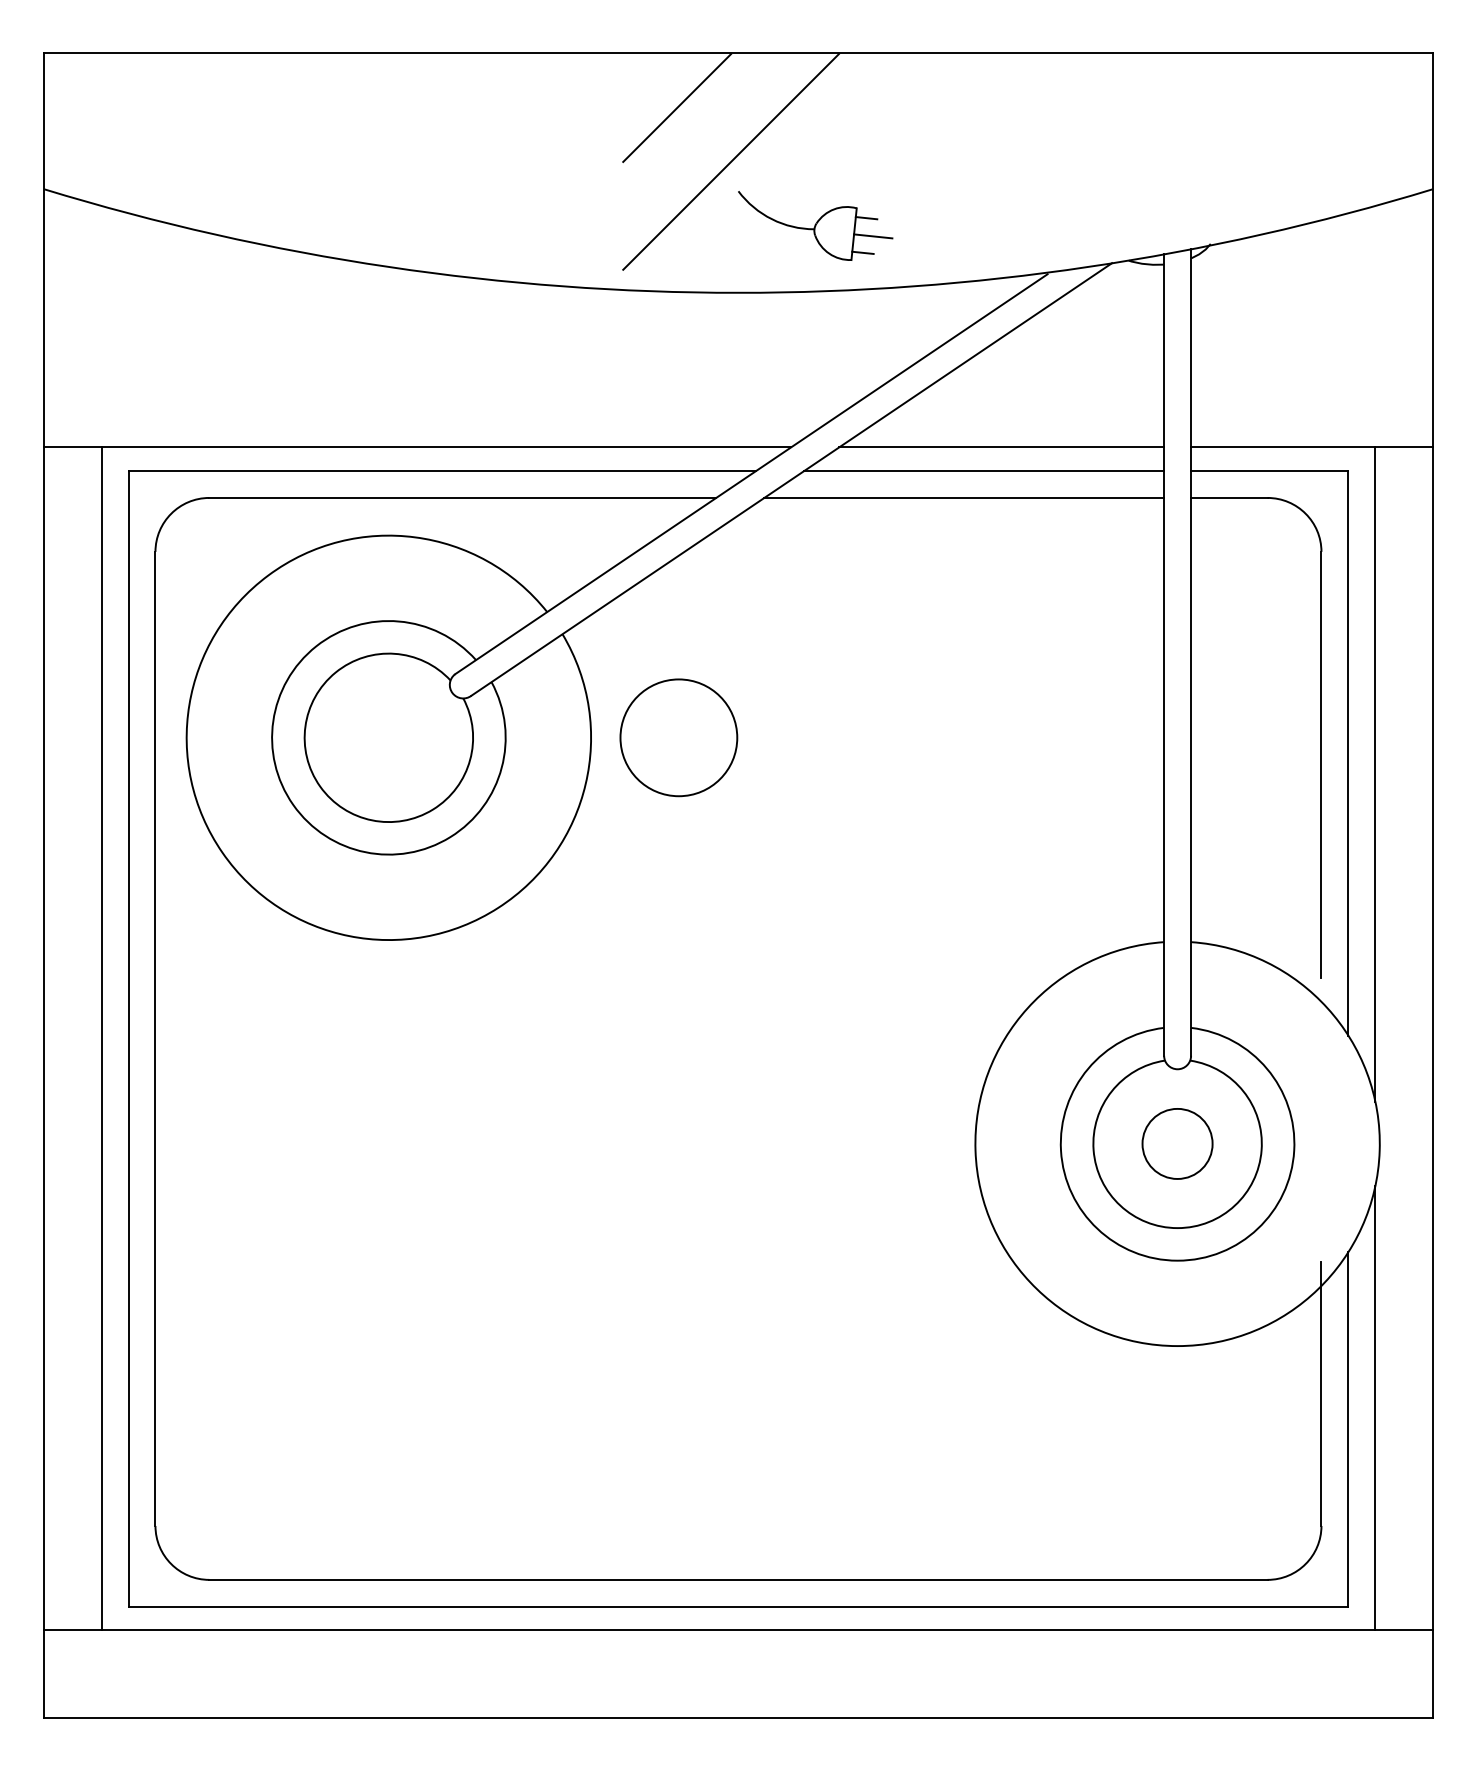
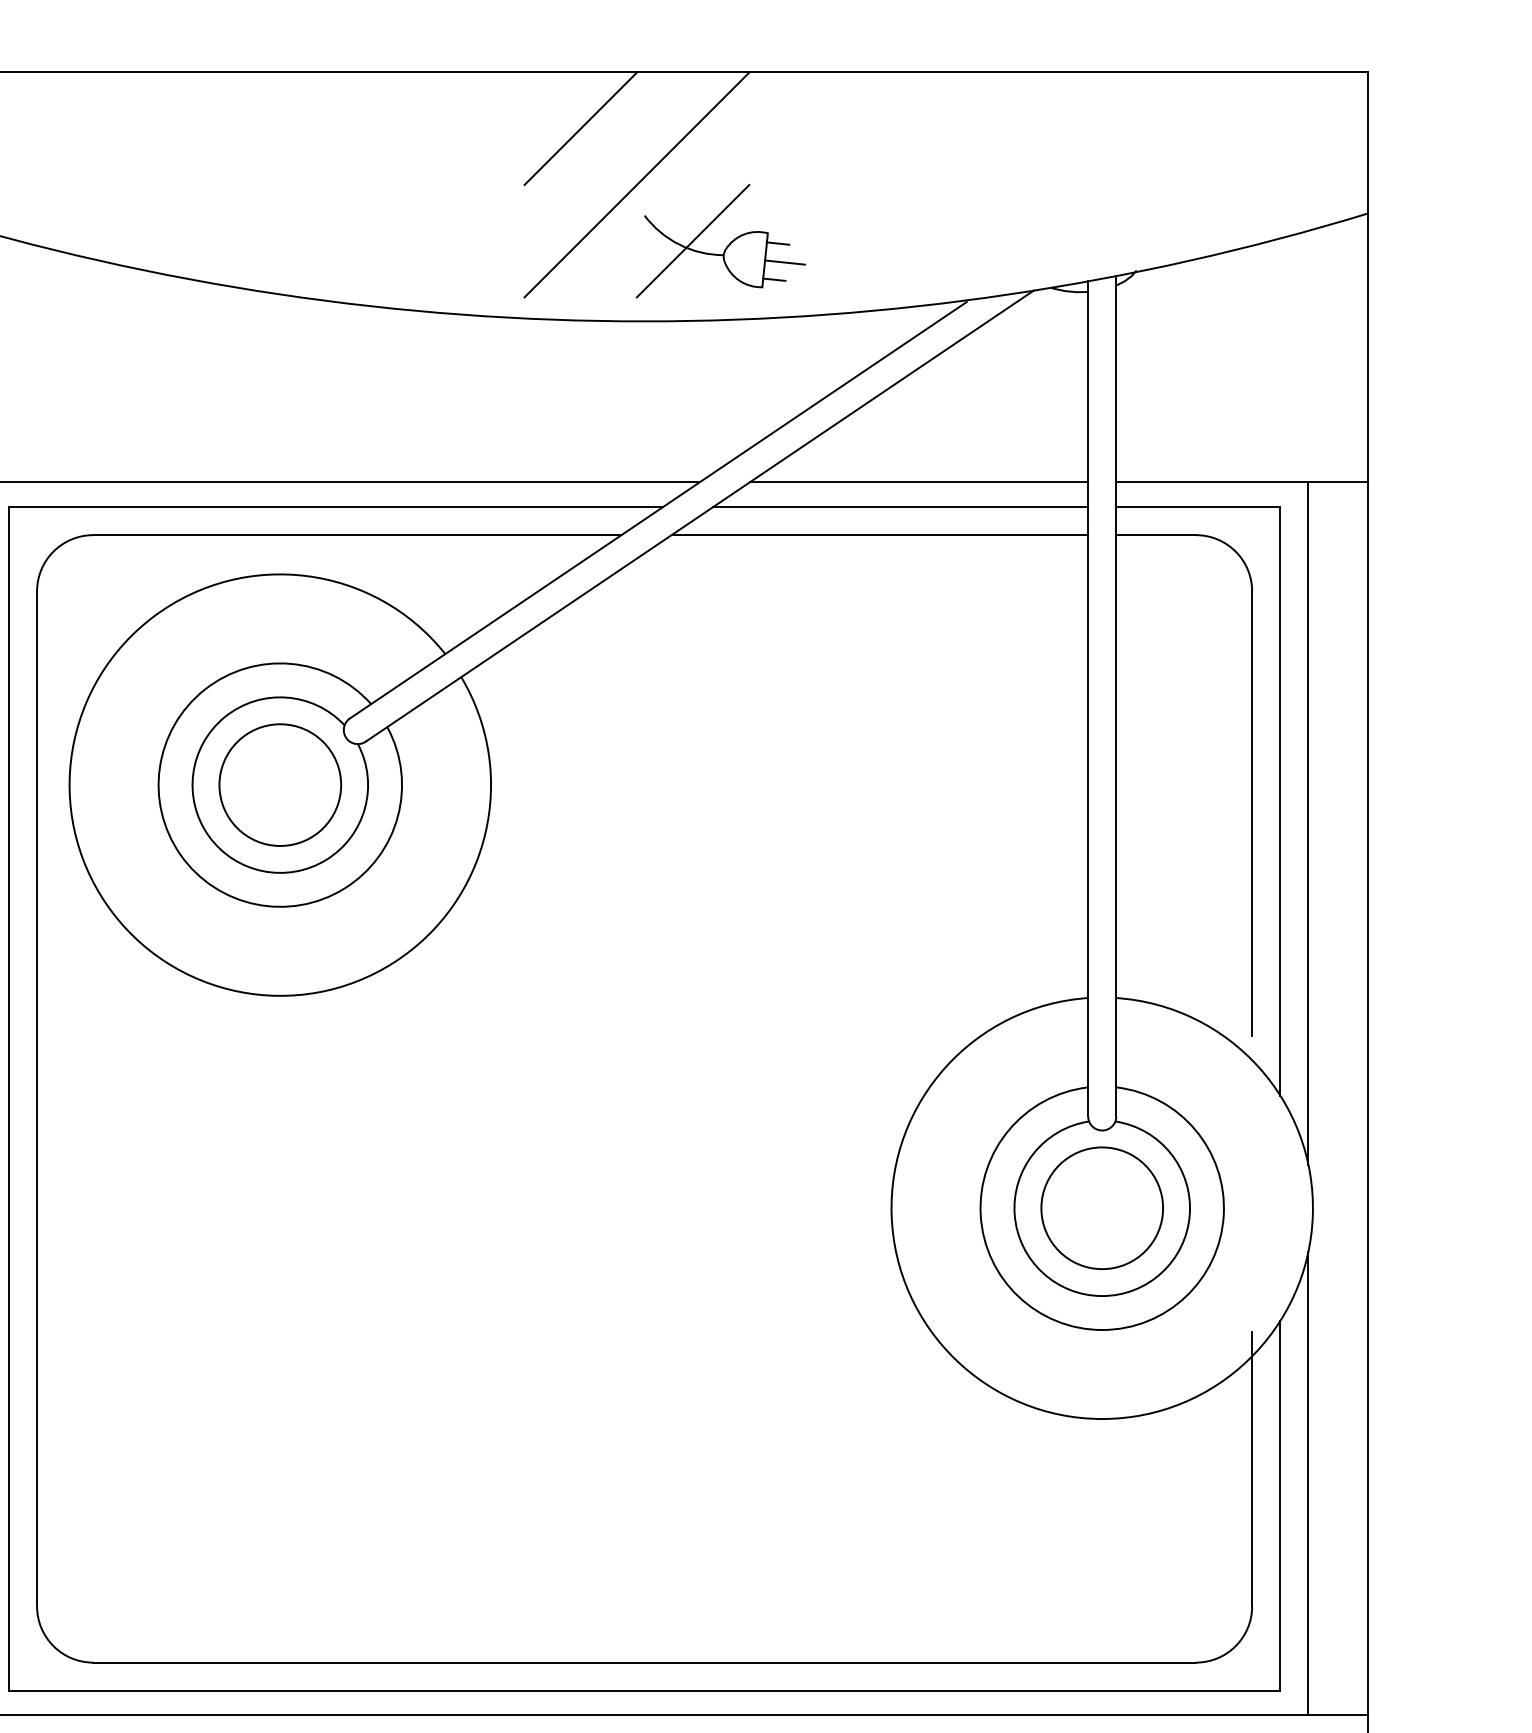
line: (784, 215) -> (692, 240), added
circle: (678, 737) -> (279, 784), moved
circle: (1177, 1143) -> (1102, 1207), size x1.67

